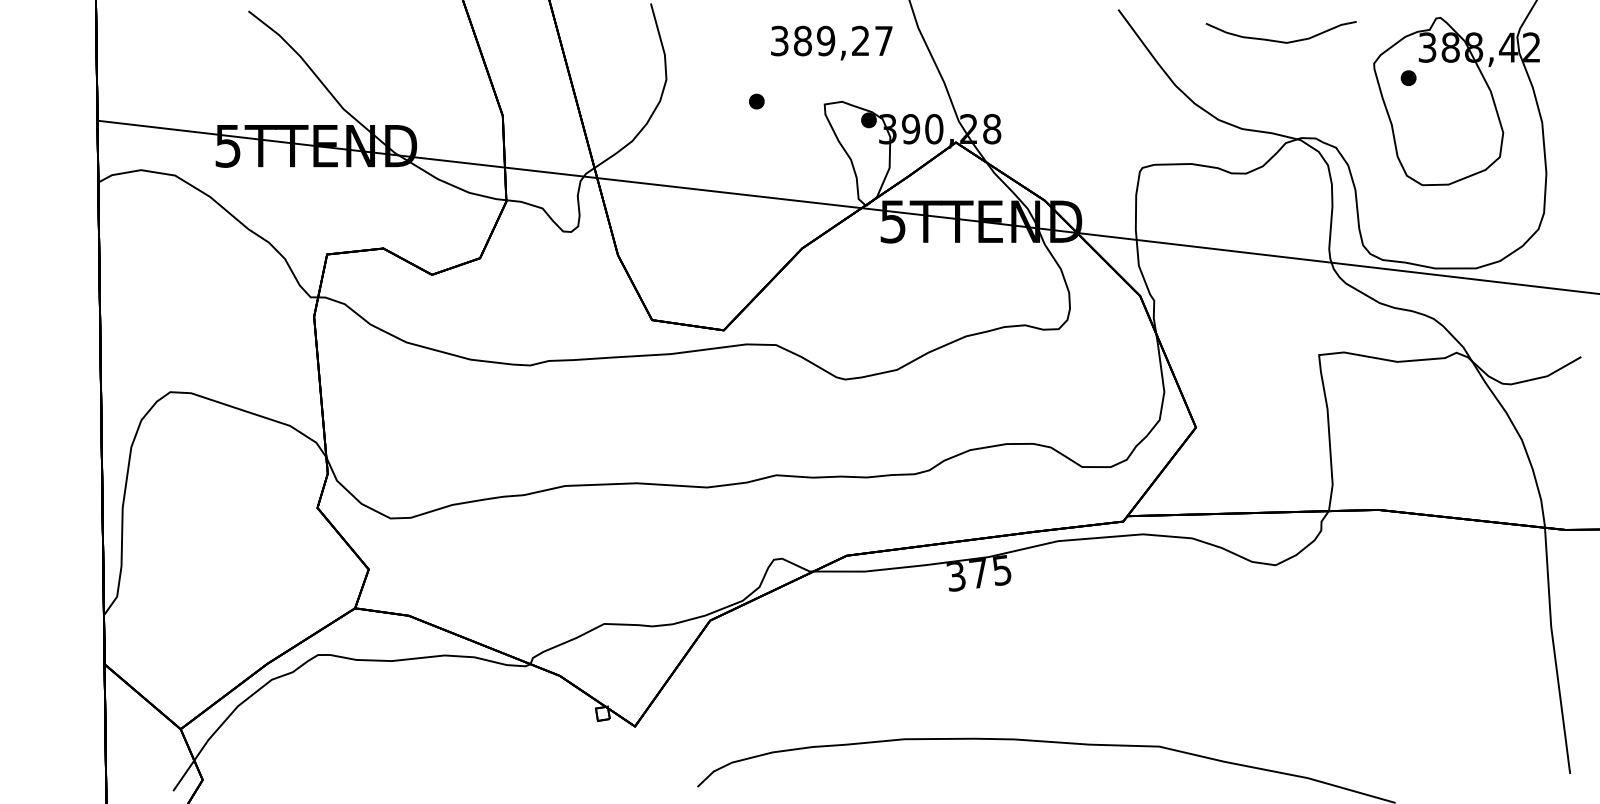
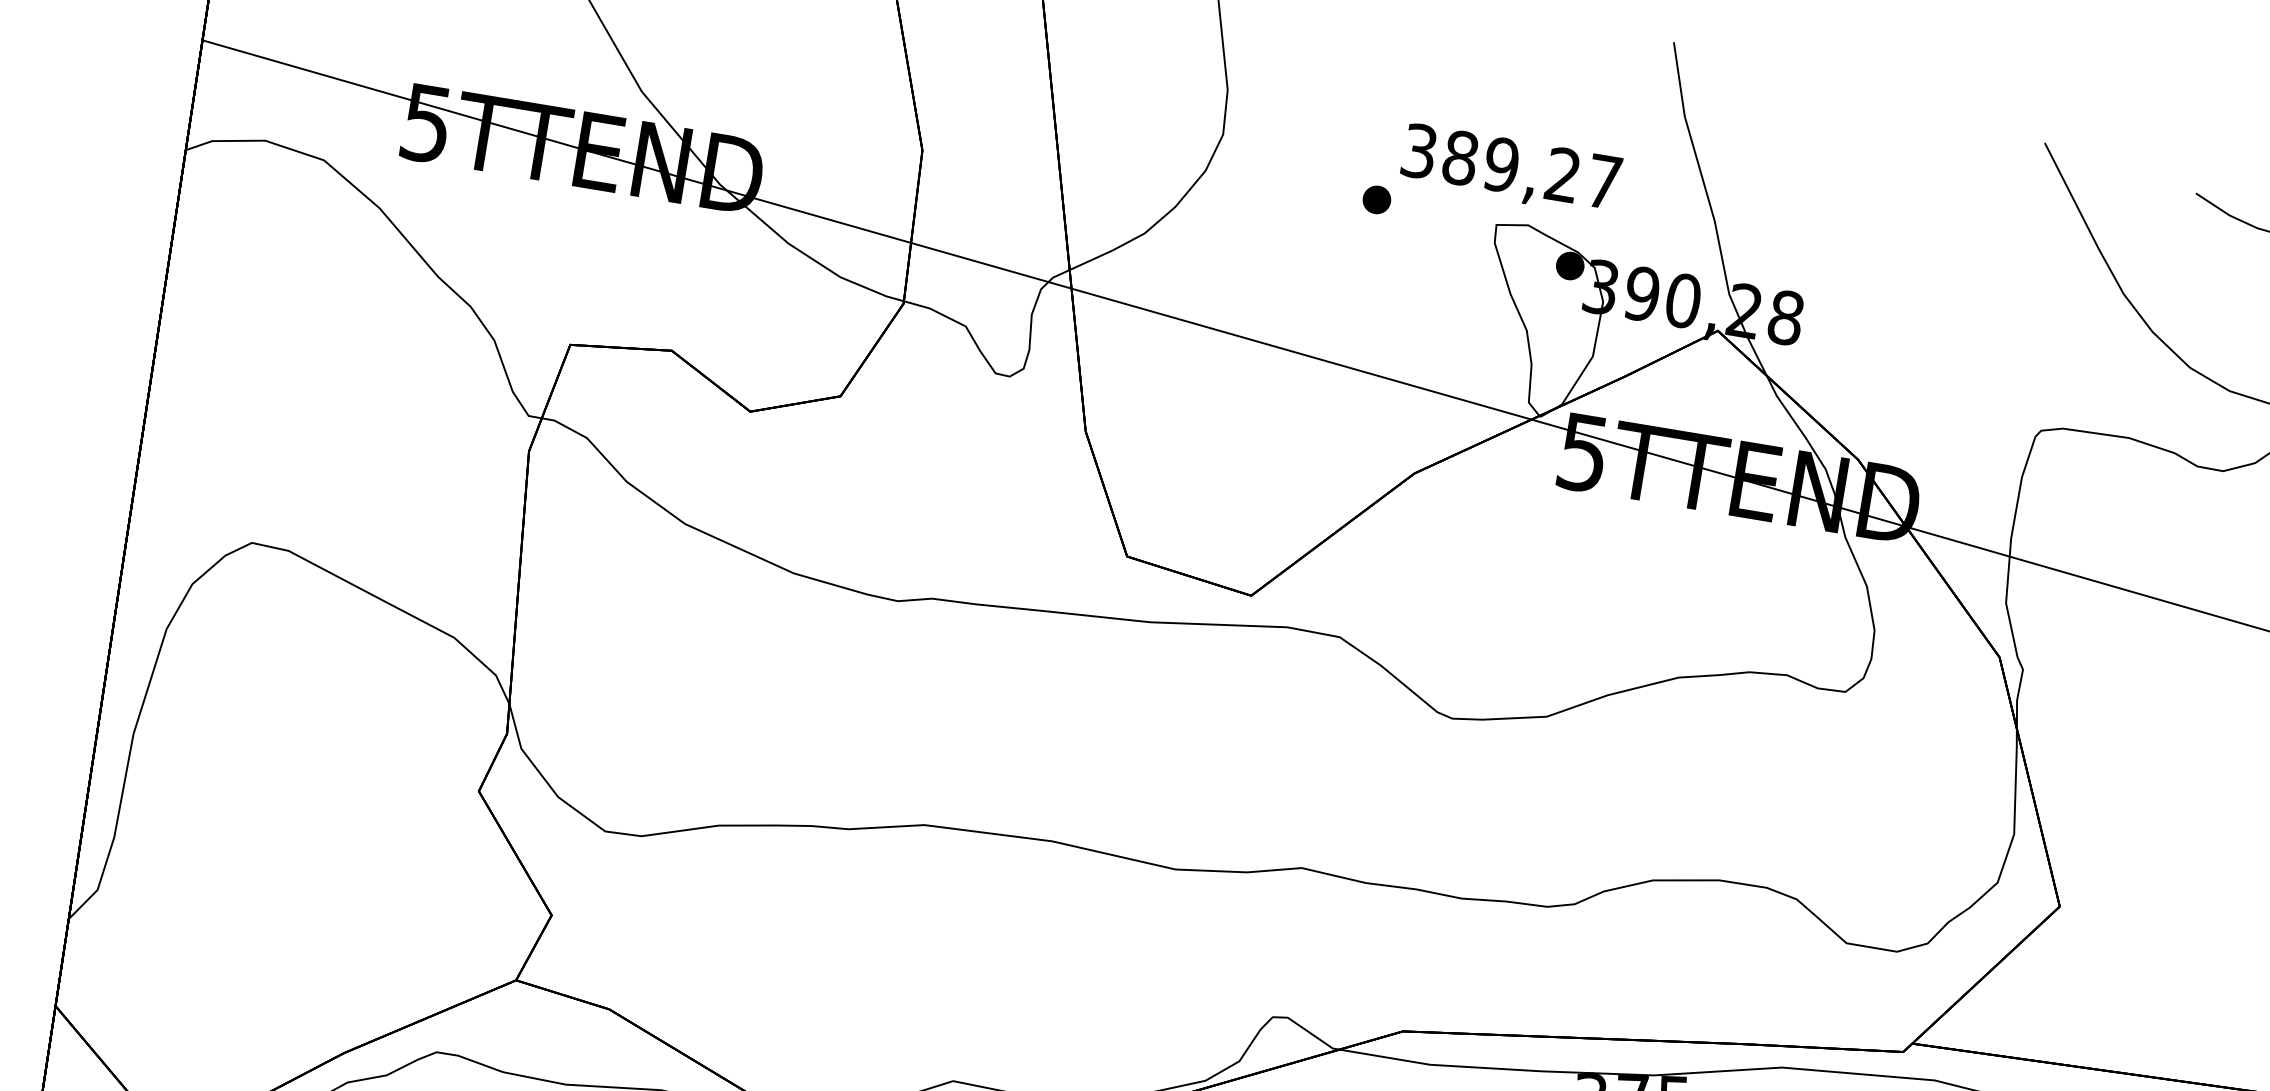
text: (831, 42) -> (1510, 169), moved

